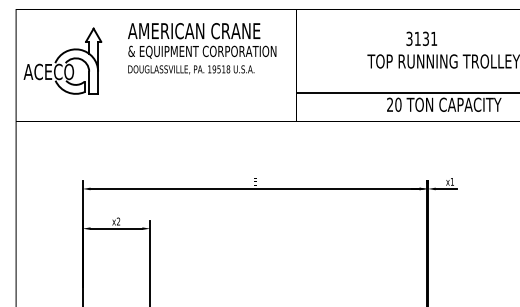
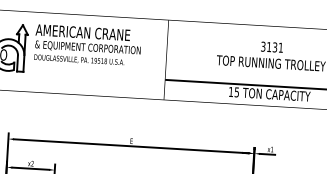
text: (421, 38) -> (271, 47), moved
text: (202, 48) -> (88, 45), moved
text: (394, 104) -> (234, 91), 20 -> 15

